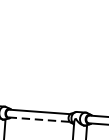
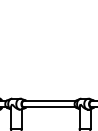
line: (39, 119) -> (50, 107), dashed -> solid

